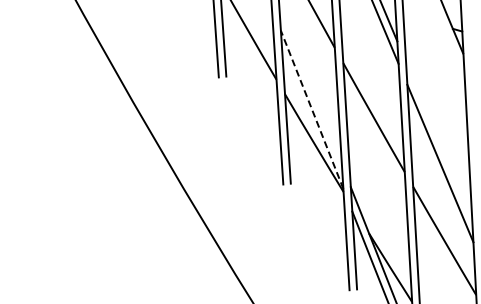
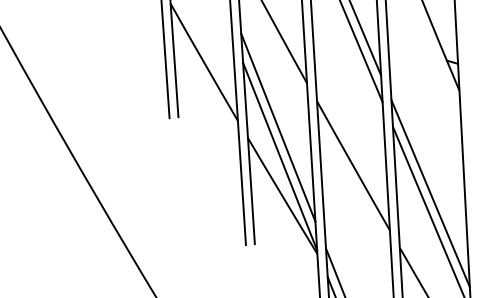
line: (310, 85) -> (278, 127), added
line: (311, 109) -> (279, 156), dashed -> solid
line: (439, 140) -> (431, 192), added

